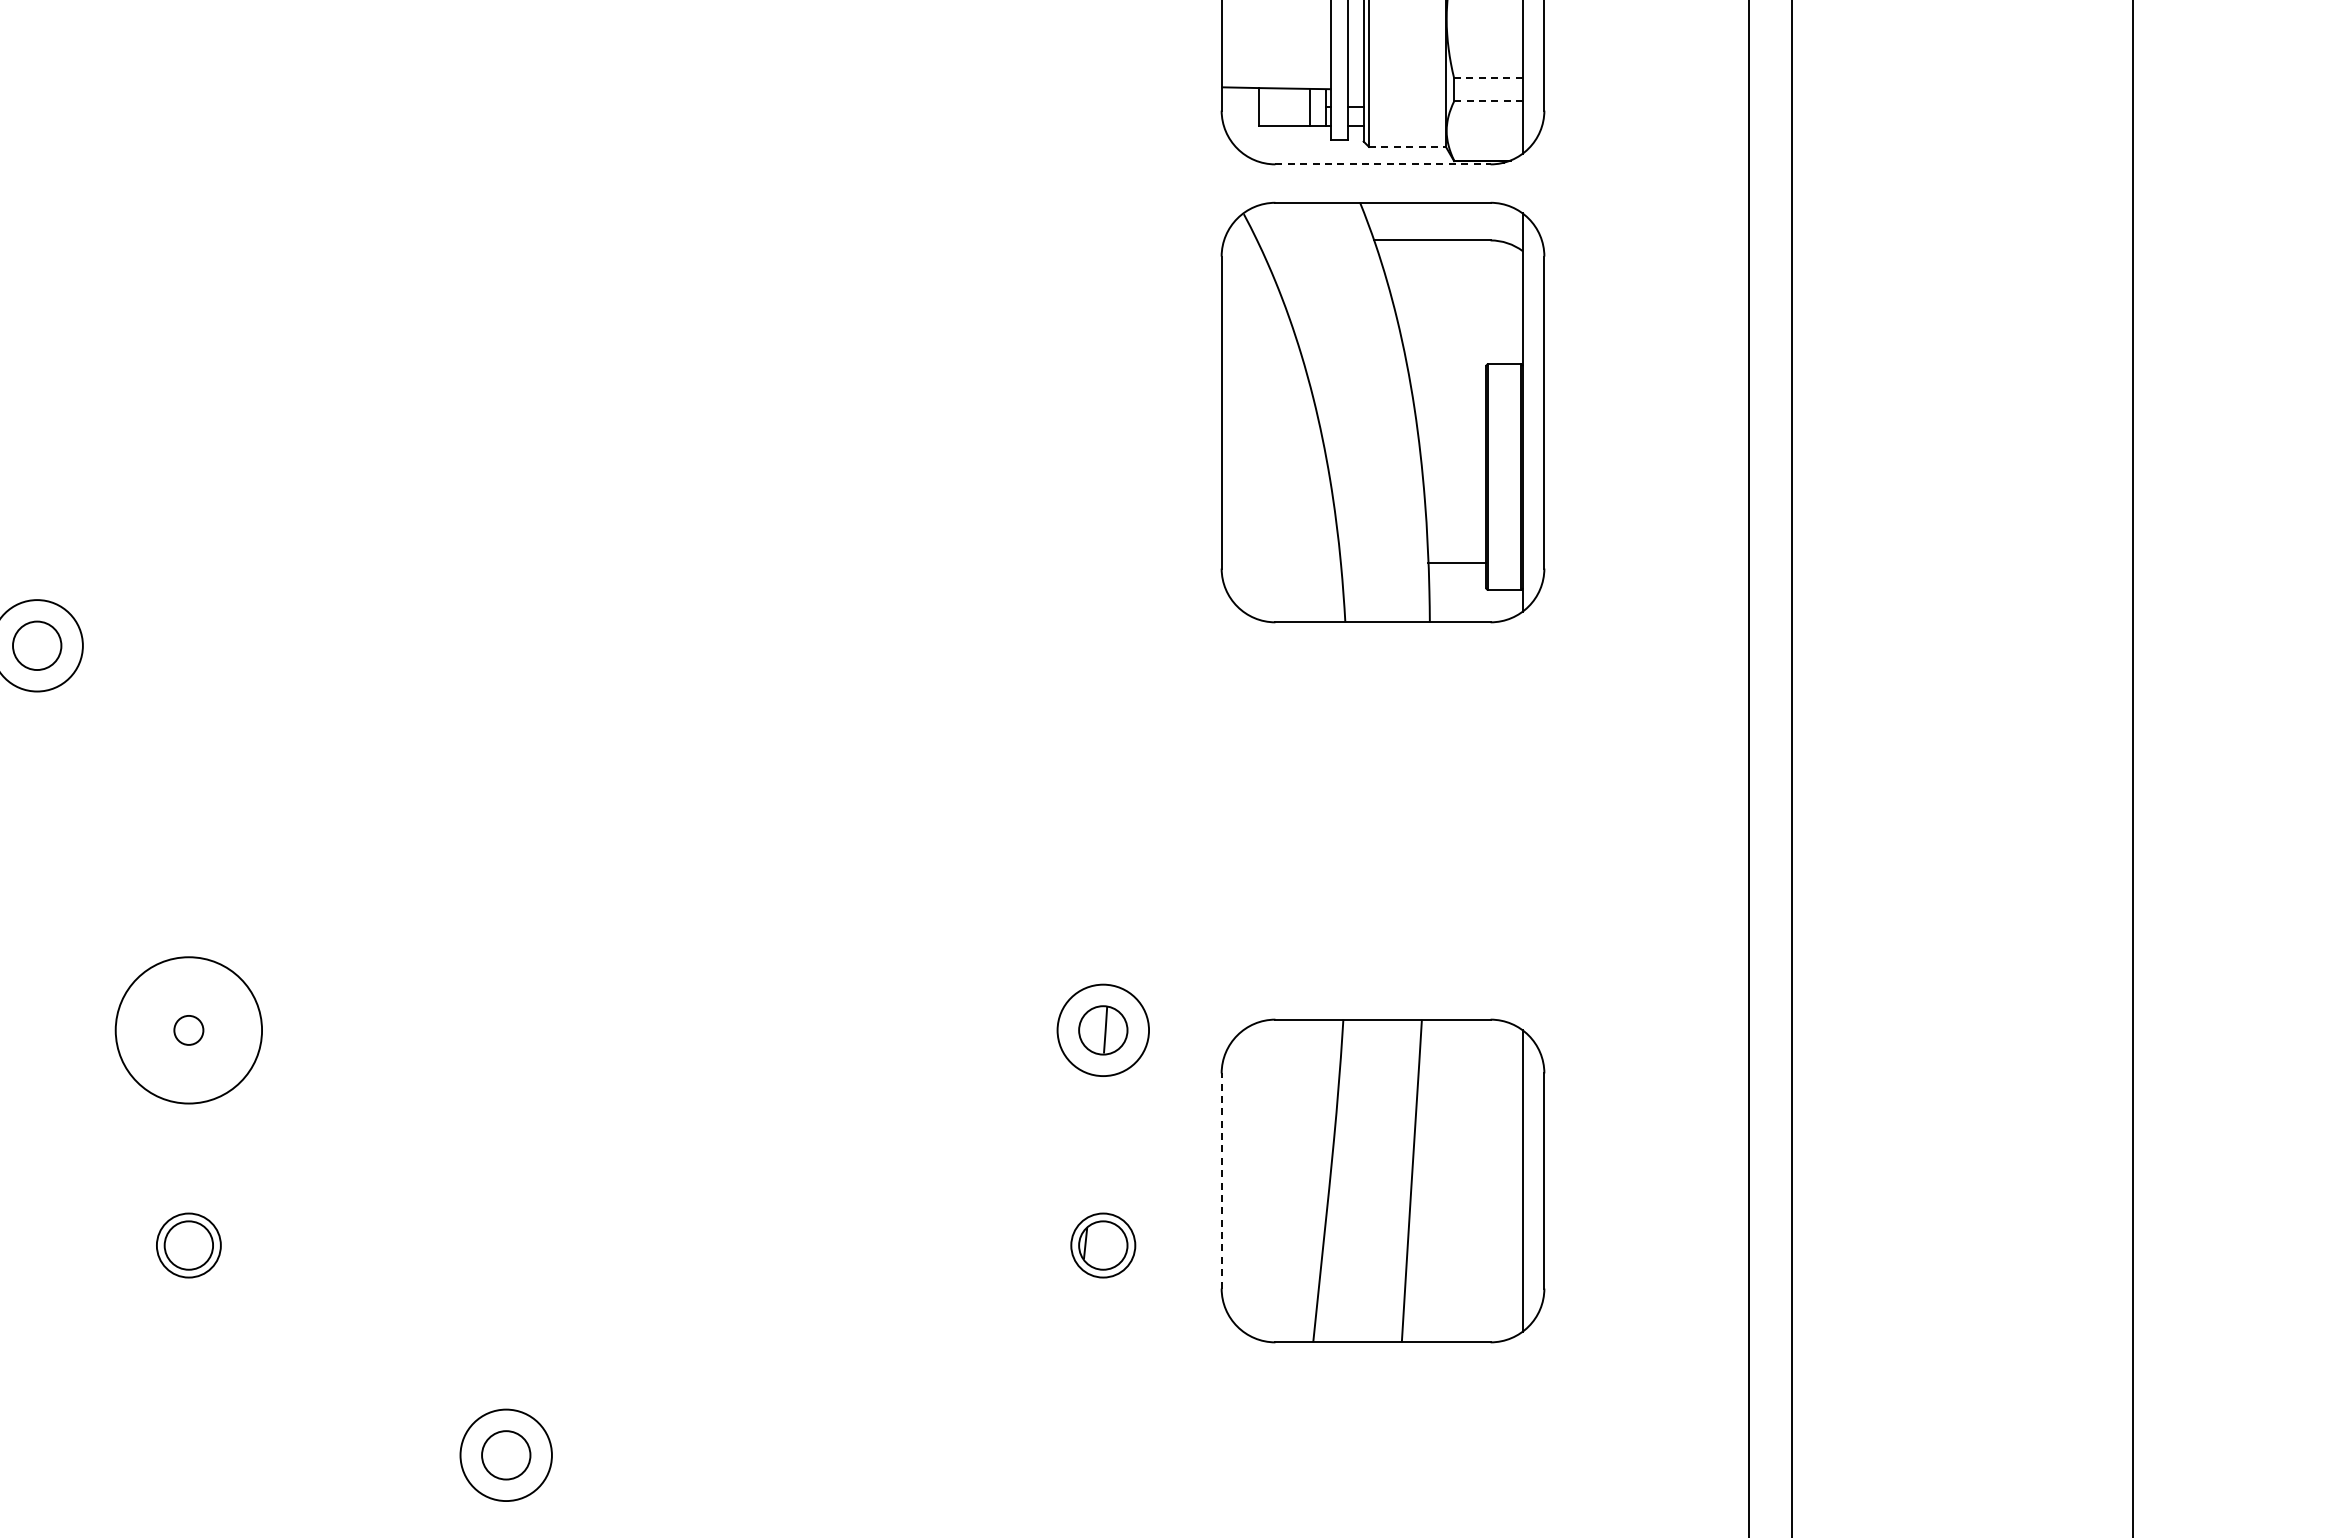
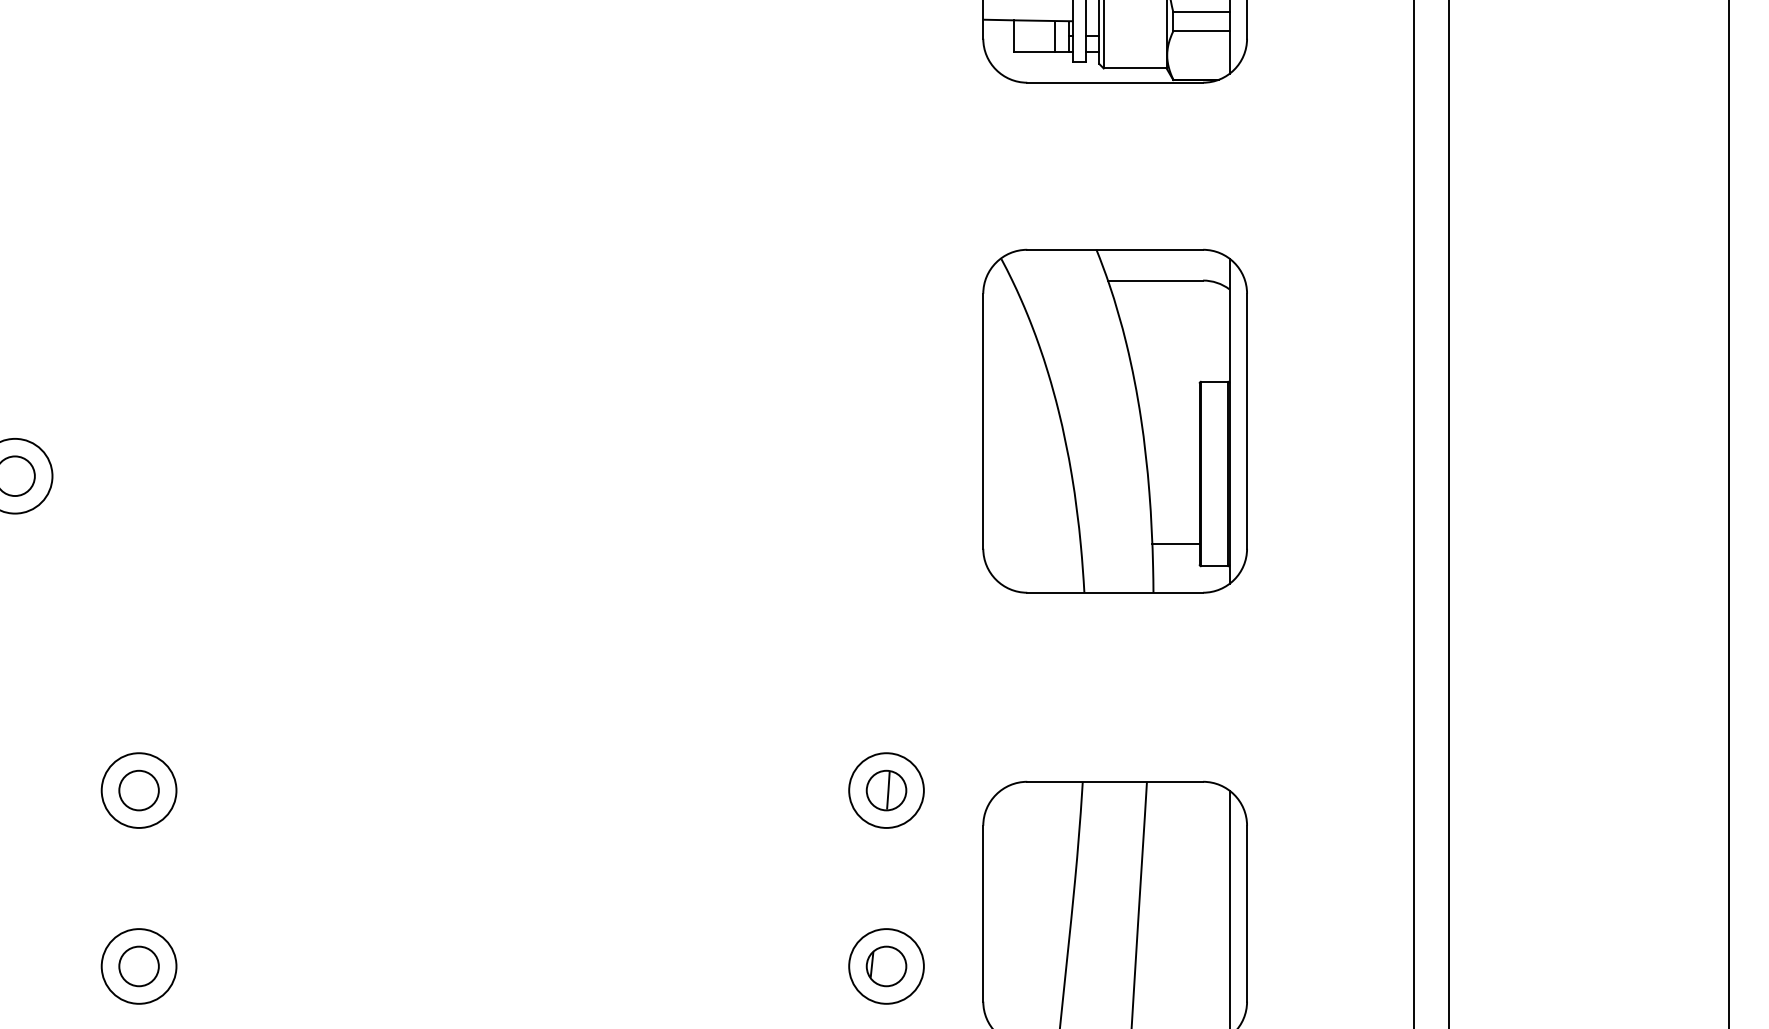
line: (1488, 78) -> (1201, 12), dashed -> solid
line: (1489, 101) -> (1202, 31), dashed -> solid
line: (1407, 146) -> (1135, 68), dashed -> solid
line: (1383, 164) -> (1115, 82), dashed -> solid
part: (1382, 412) -> (1114, 421), moved
circle: (188, 1030) -> (138, 790), size x0.62
circle: (188, 1030) -> (138, 790), size x1.67
line: (1221, 1181) -> (983, 914), dashed -> solid
circle: (188, 1245) -> (138, 966), size x1.43
circle: (1103, 1245) -> (886, 966), size x1.43

